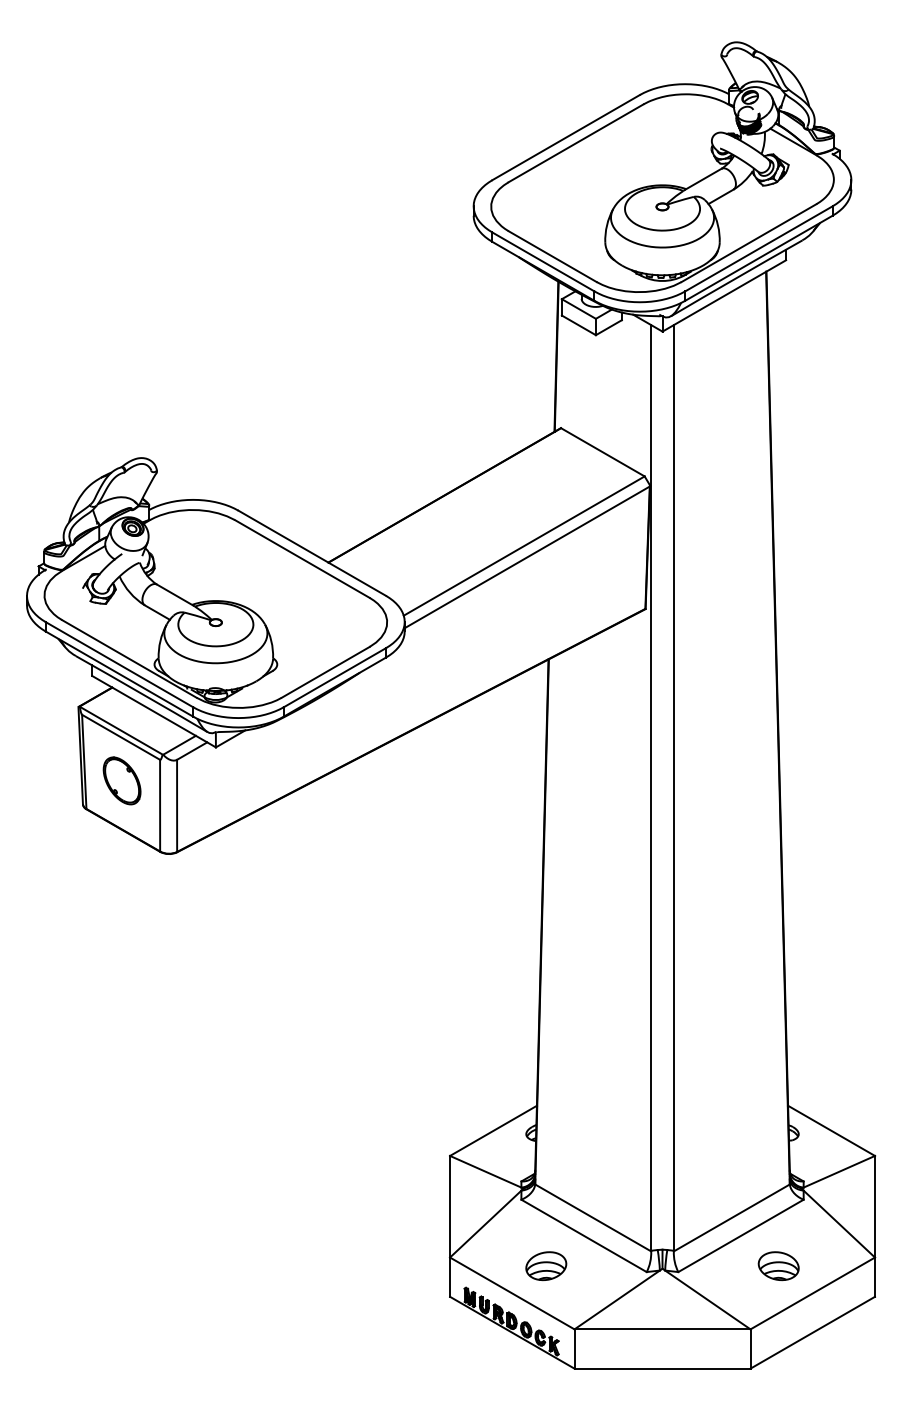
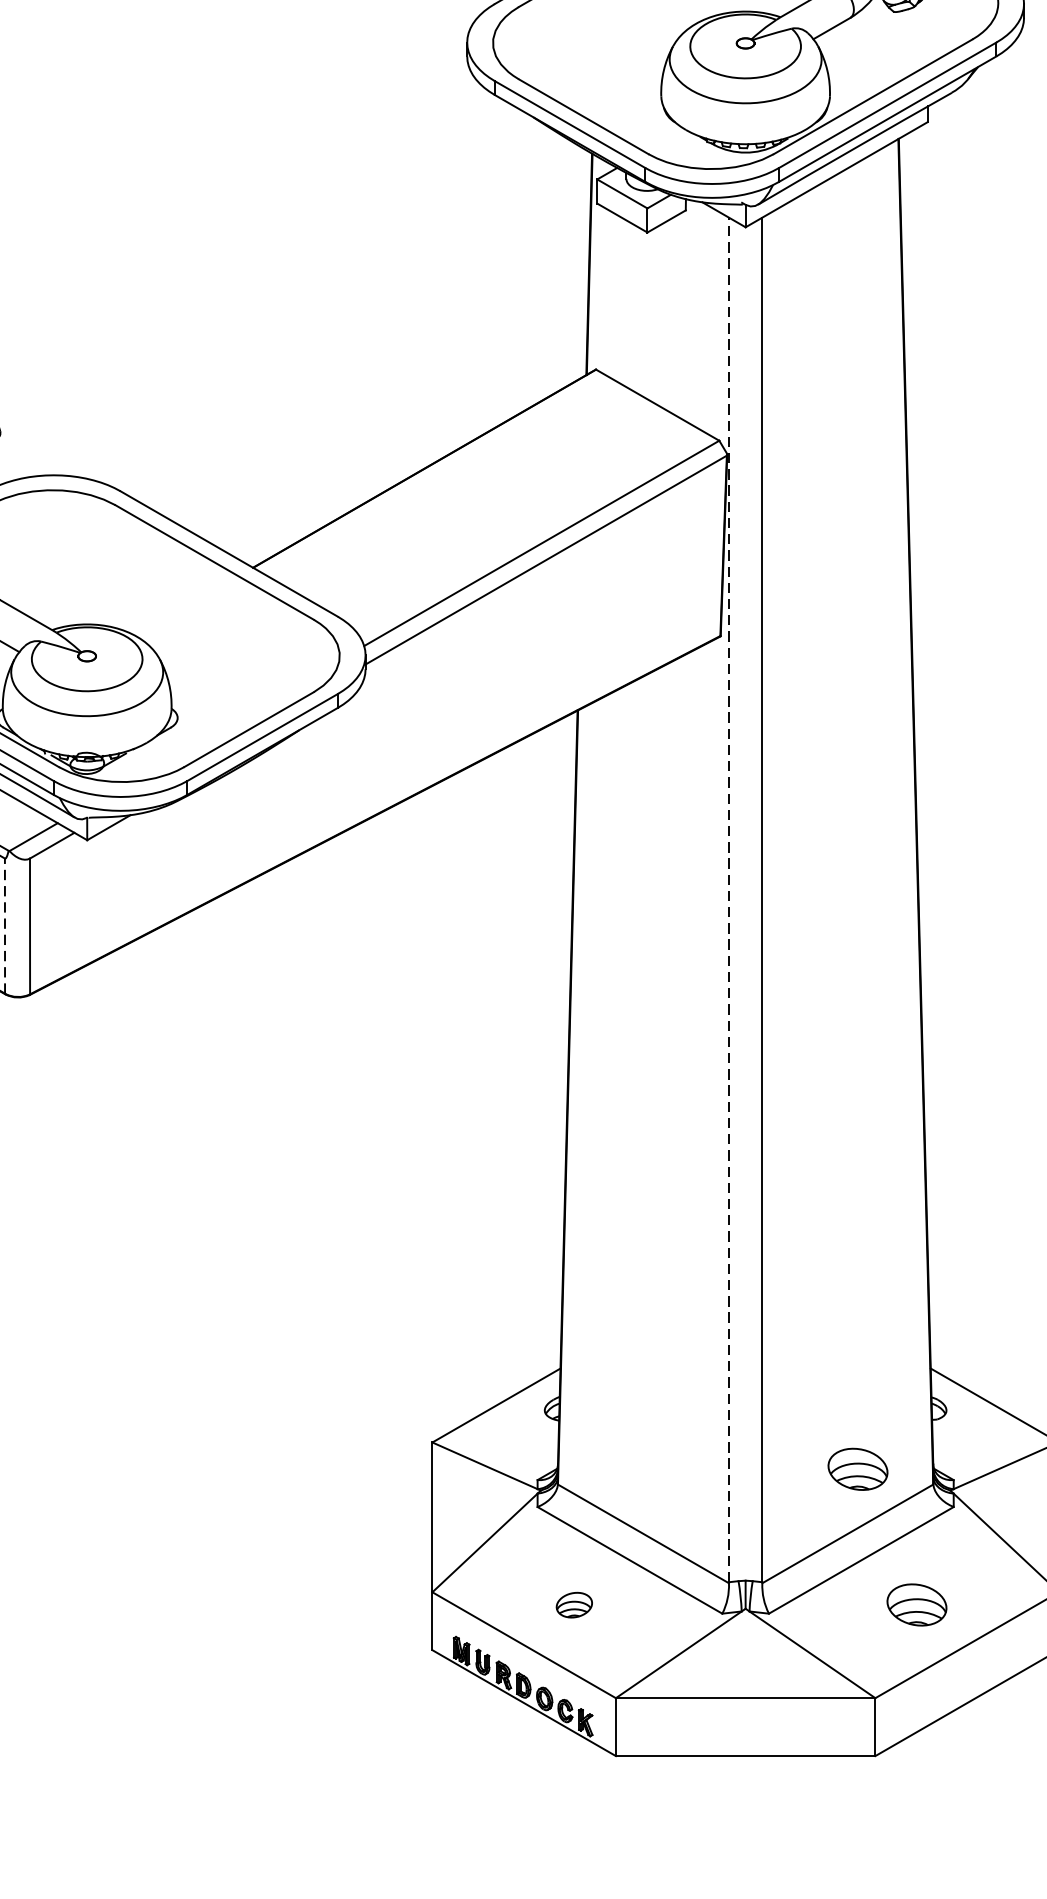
line: (651, 787) -> (729, 899), solid -> dashed
line: (160, 805) -> (5, 925), solid -> dashed
part: (738, 1174) -> (857, 1469), added
part: (546, 1266) -> (574, 1605), size x0.6

